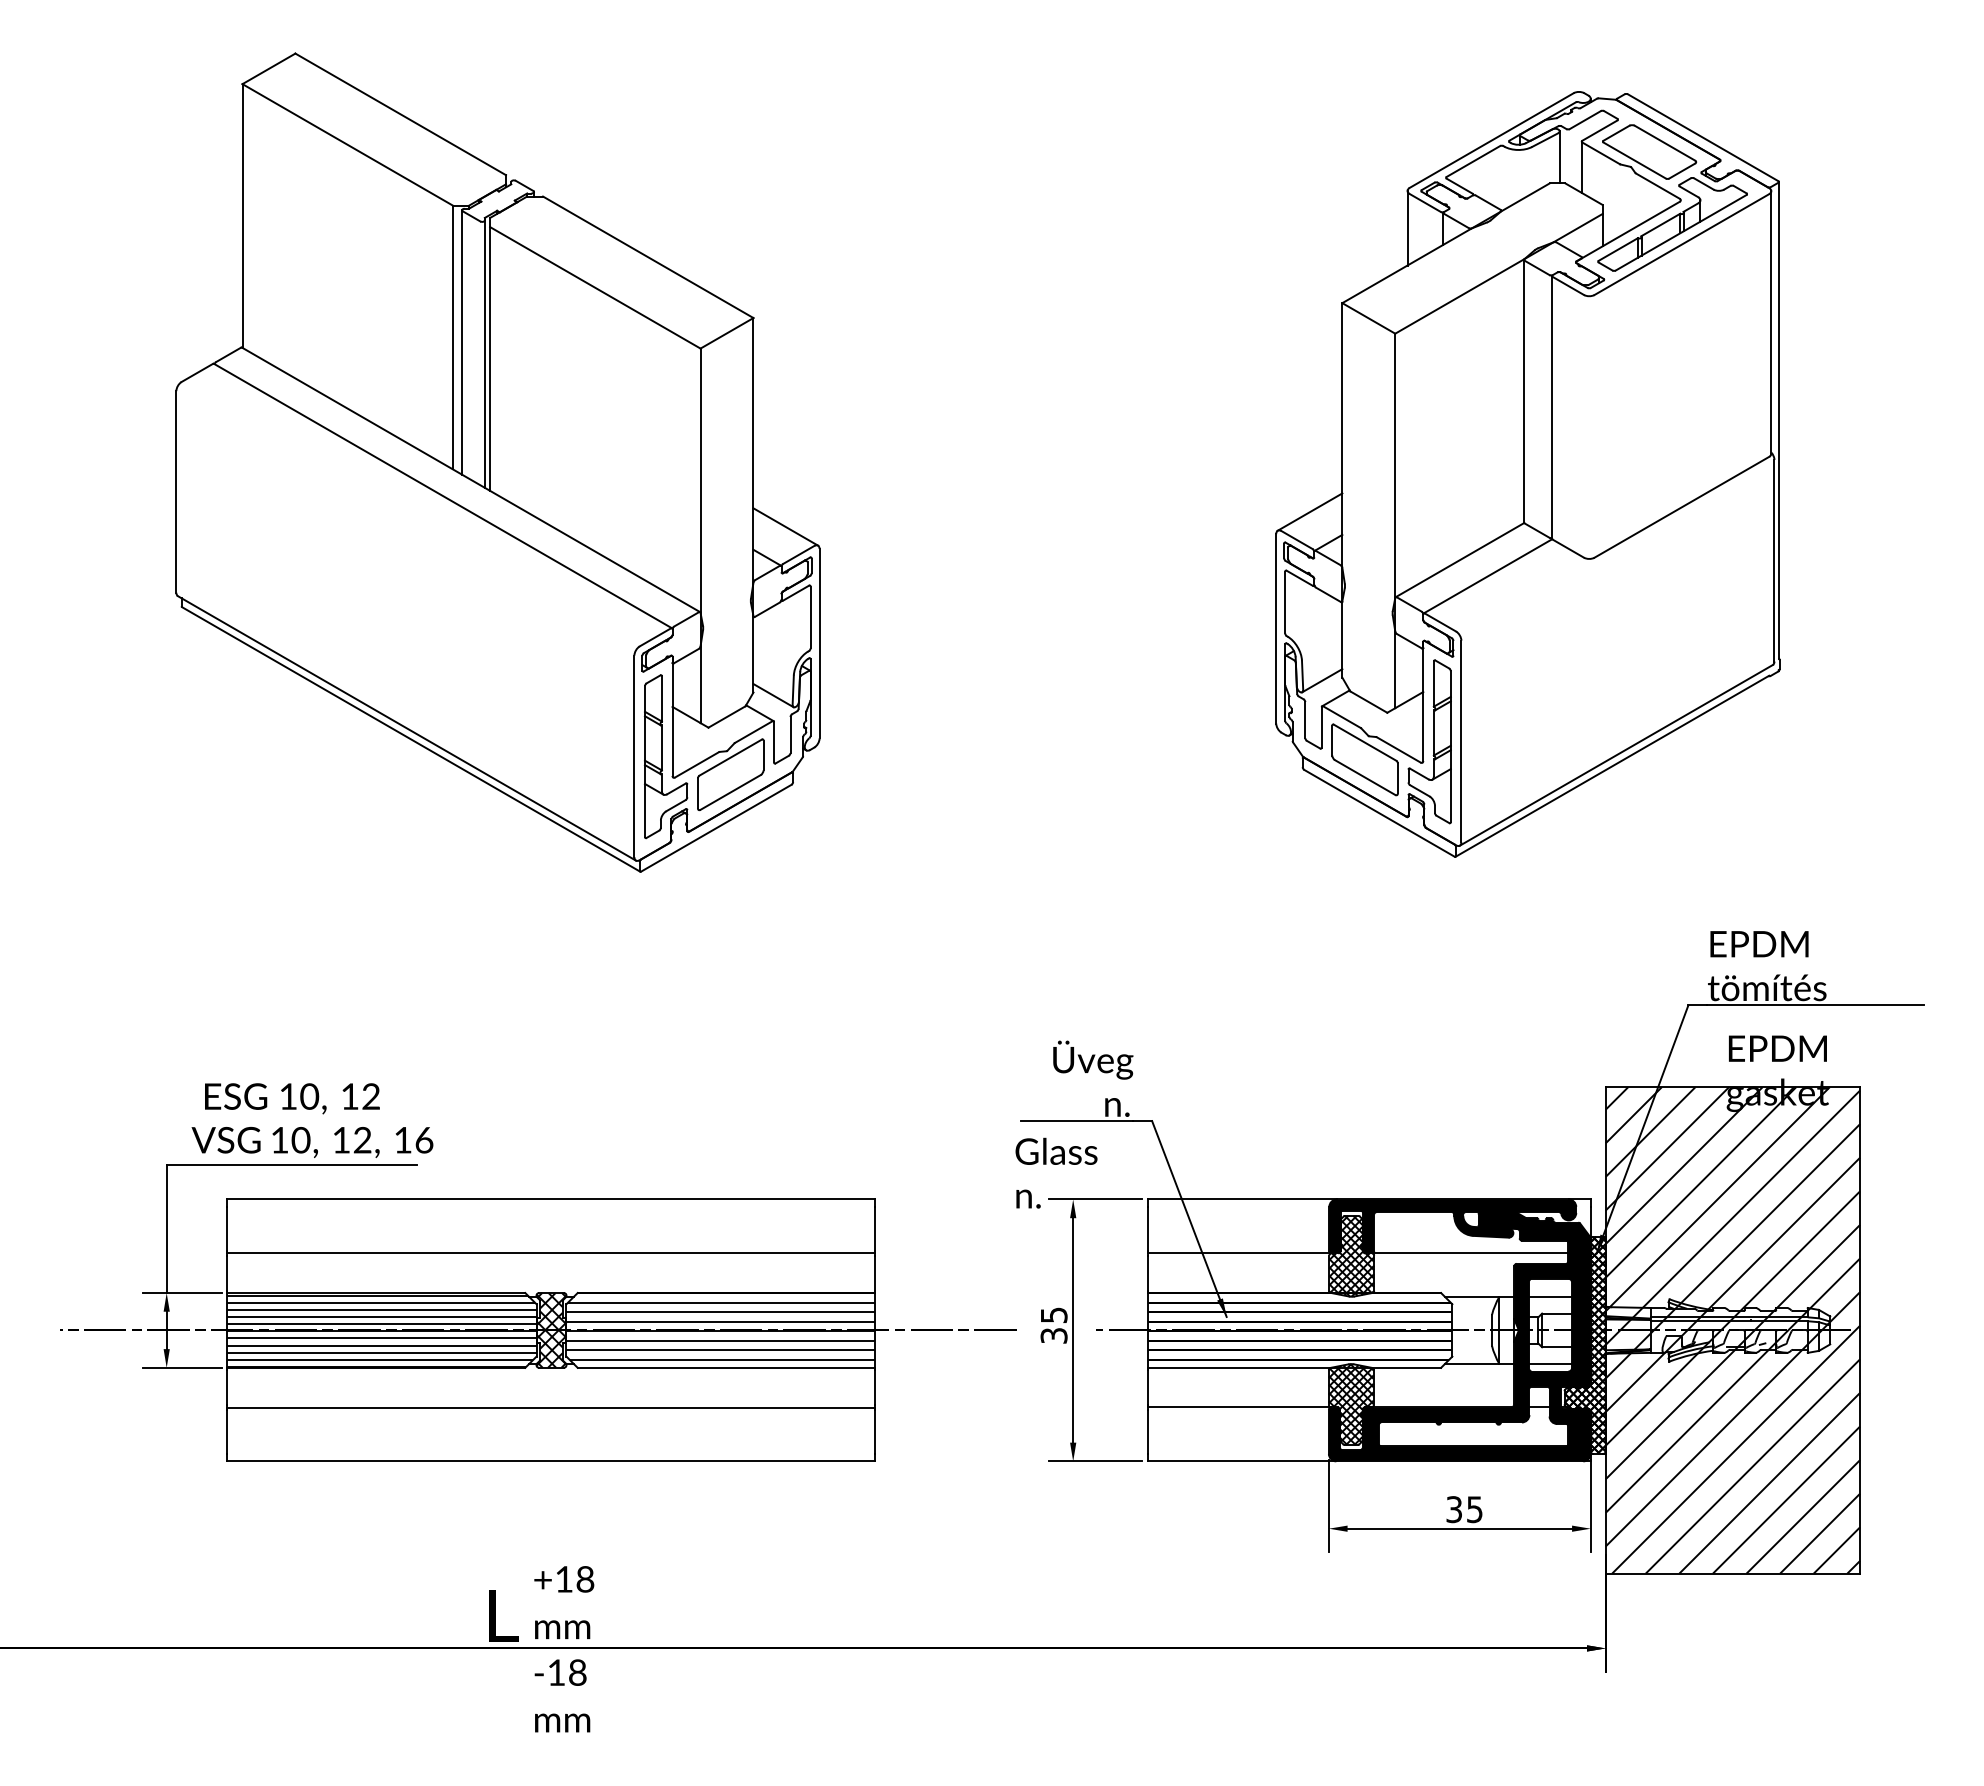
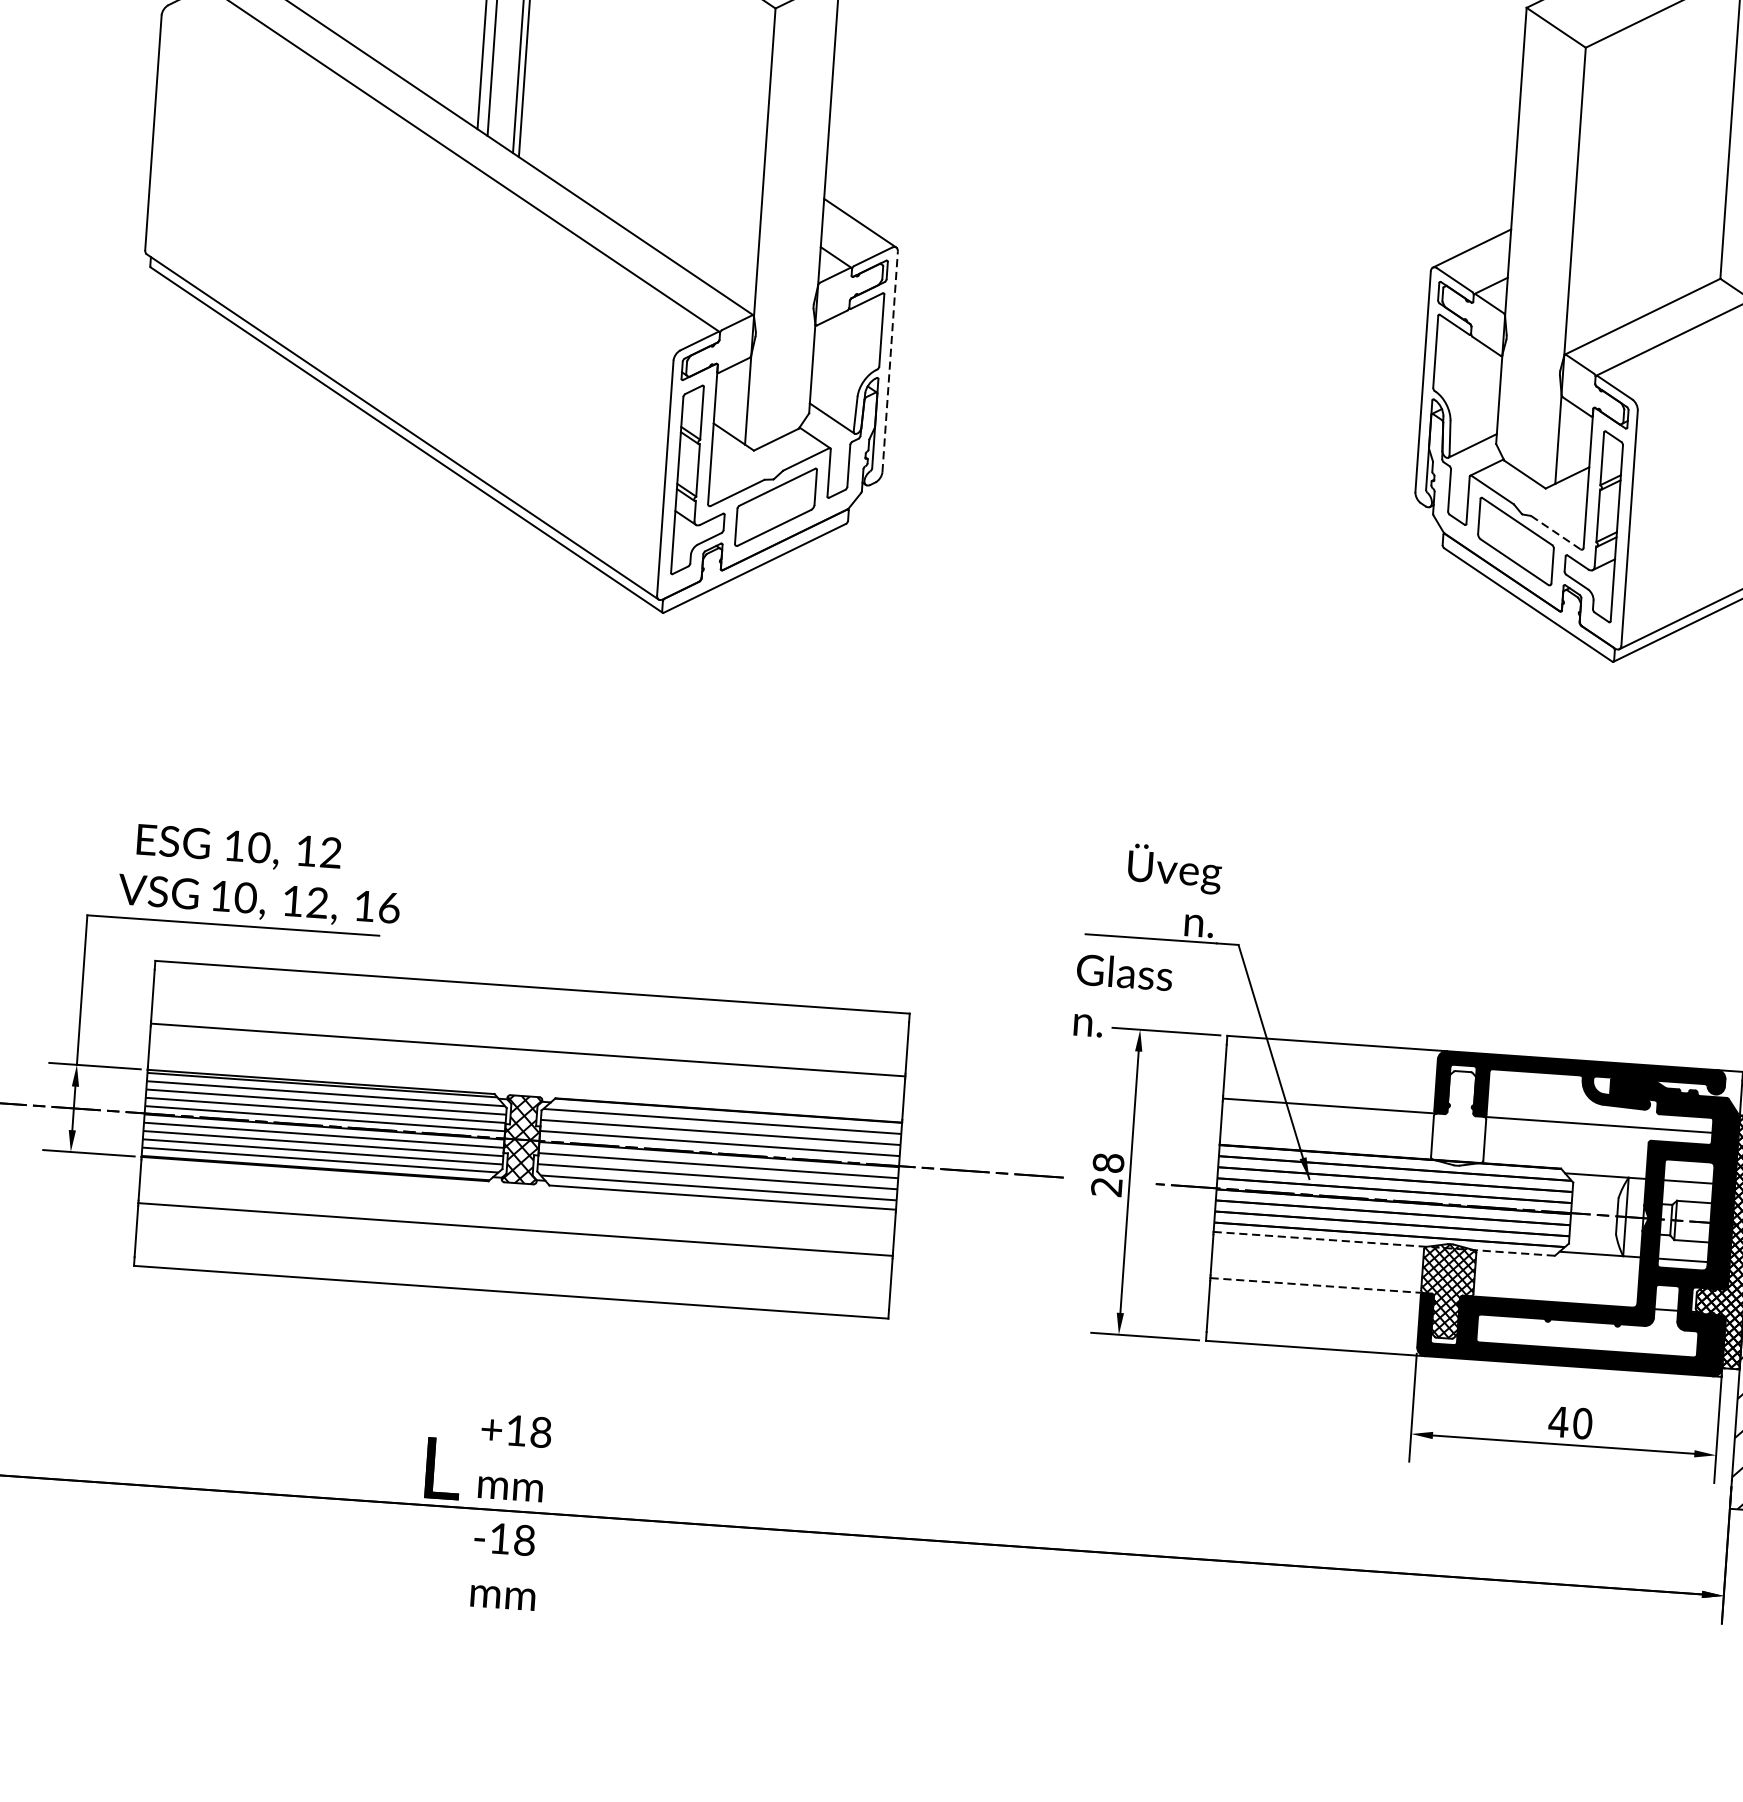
line: (819, 643) -> (890, 361), solid -> dashed
line: (1398, 749) -> (1555, 532), solid -> dashed
hatch: (1351, 1255) -> (1459, 1117), removed
text: (1053, 1325) -> (1107, 1174), 35 -> 28
line: (1294, 1367) -> (1384, 1243), solid -> dashed
line: (1239, 1407) -> (1316, 1285), solid -> dashed
text: (1463, 1509) -> (1569, 1422), 35 -> 40

